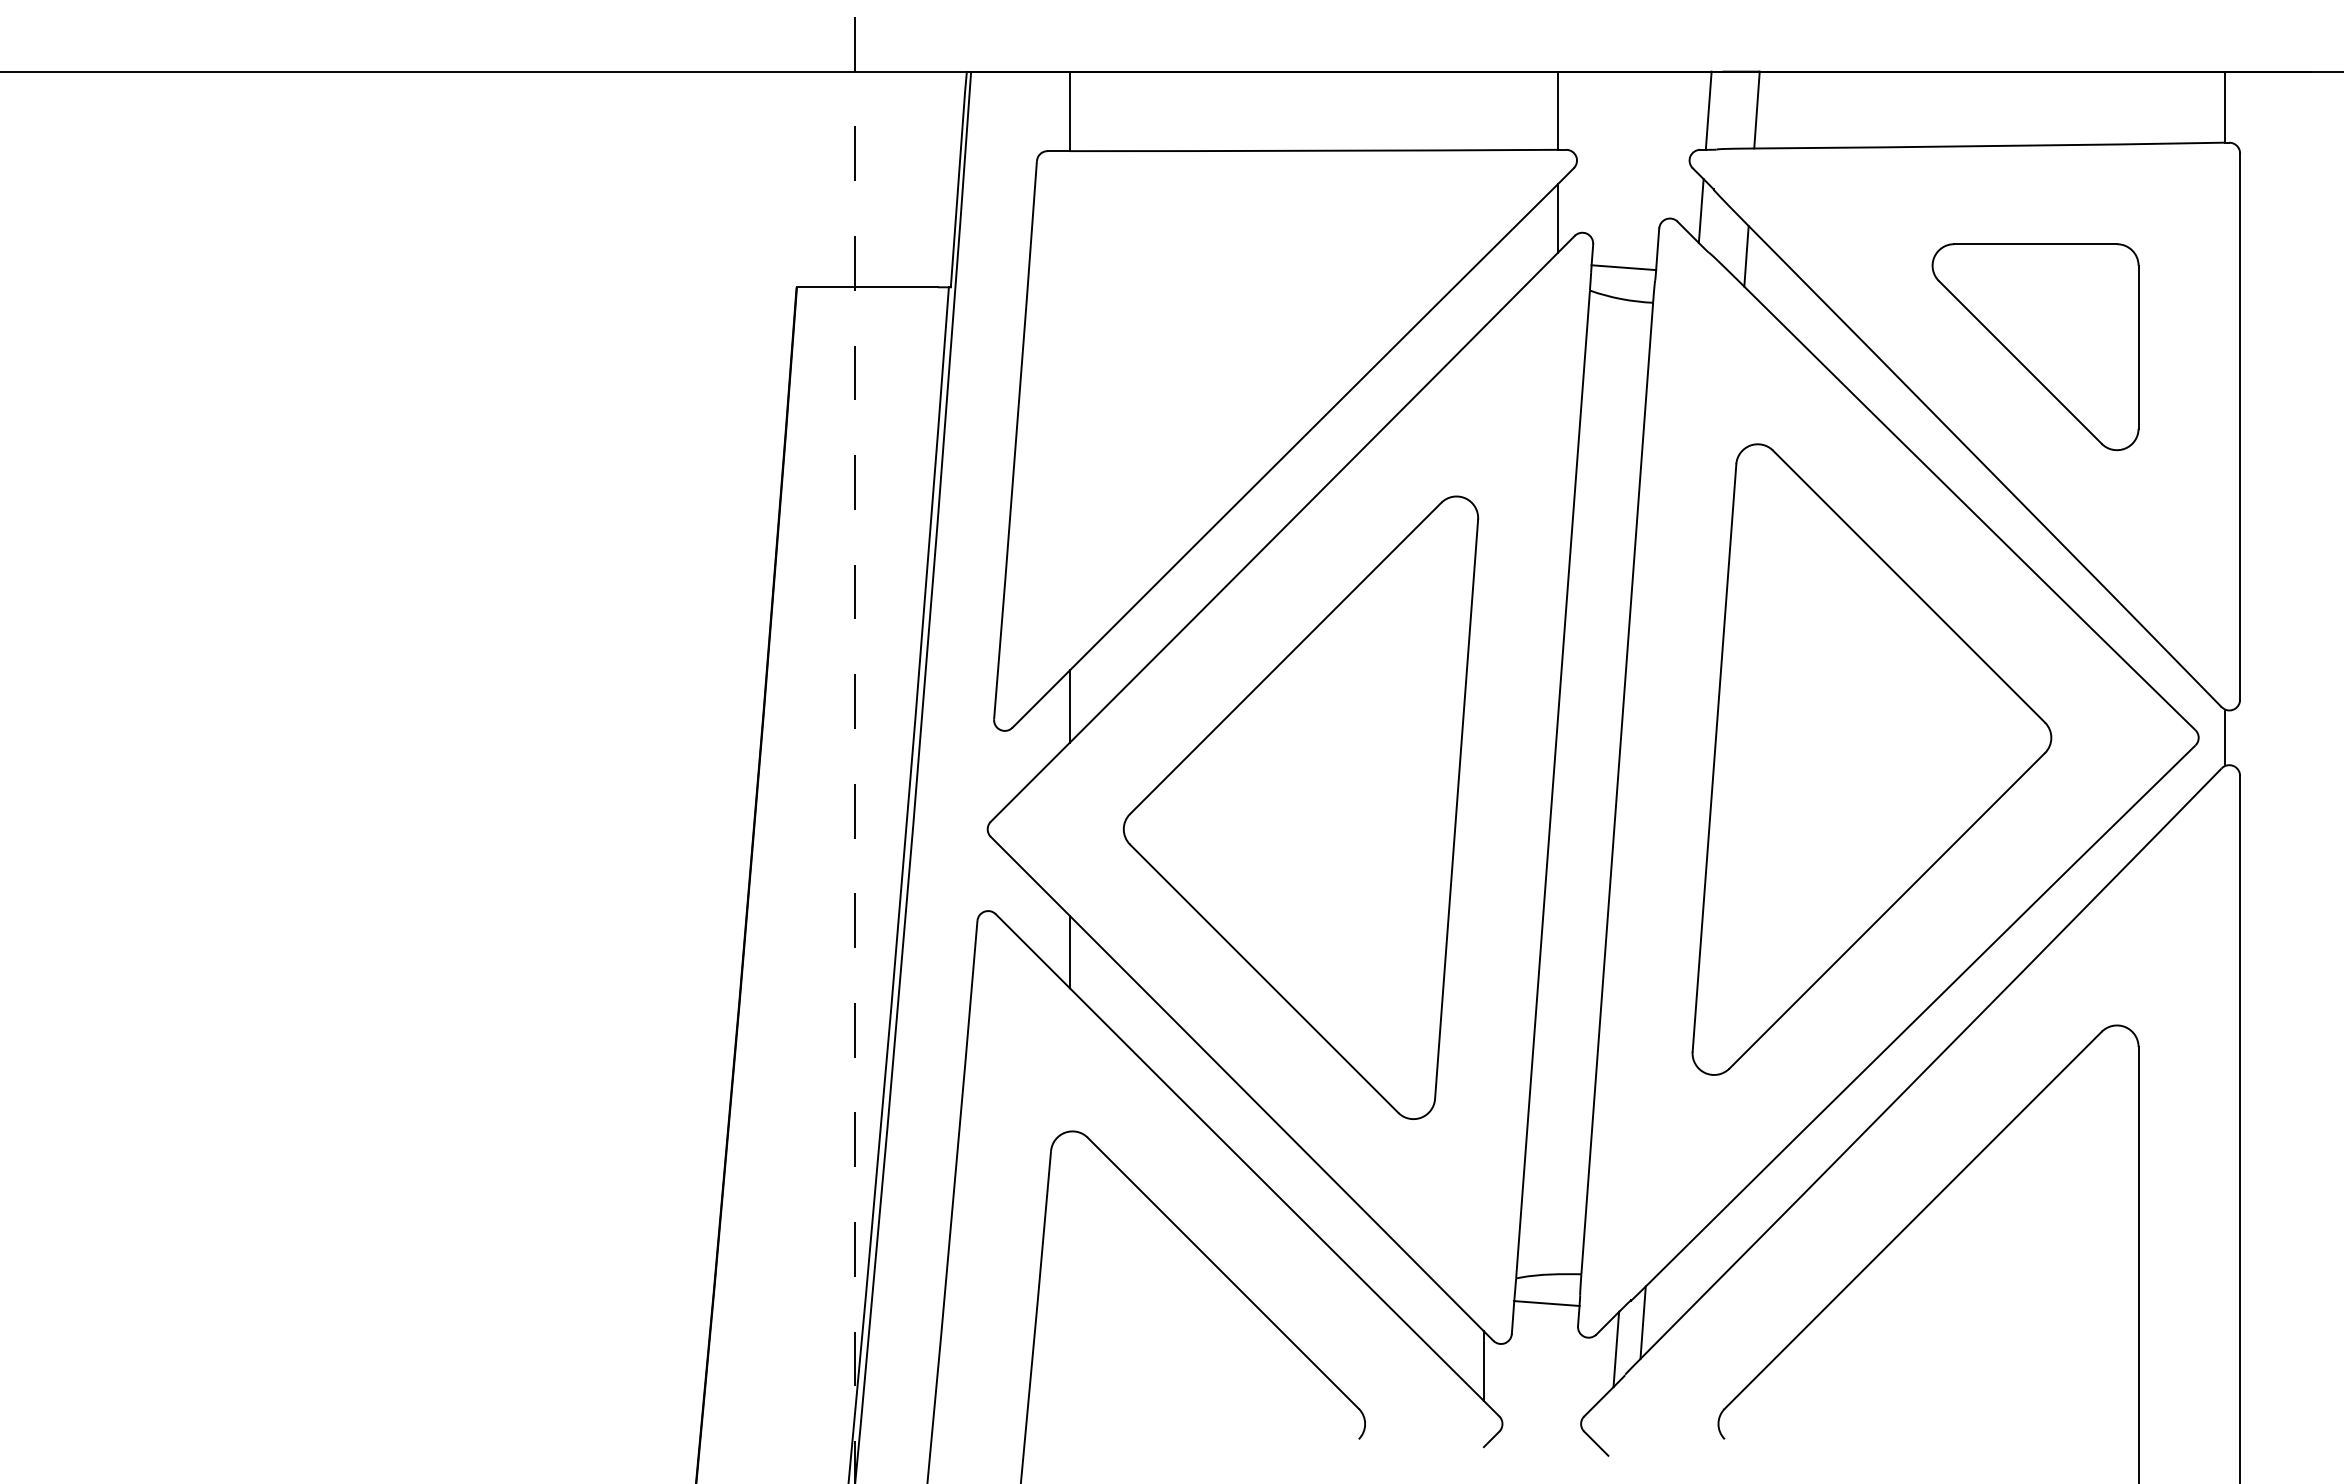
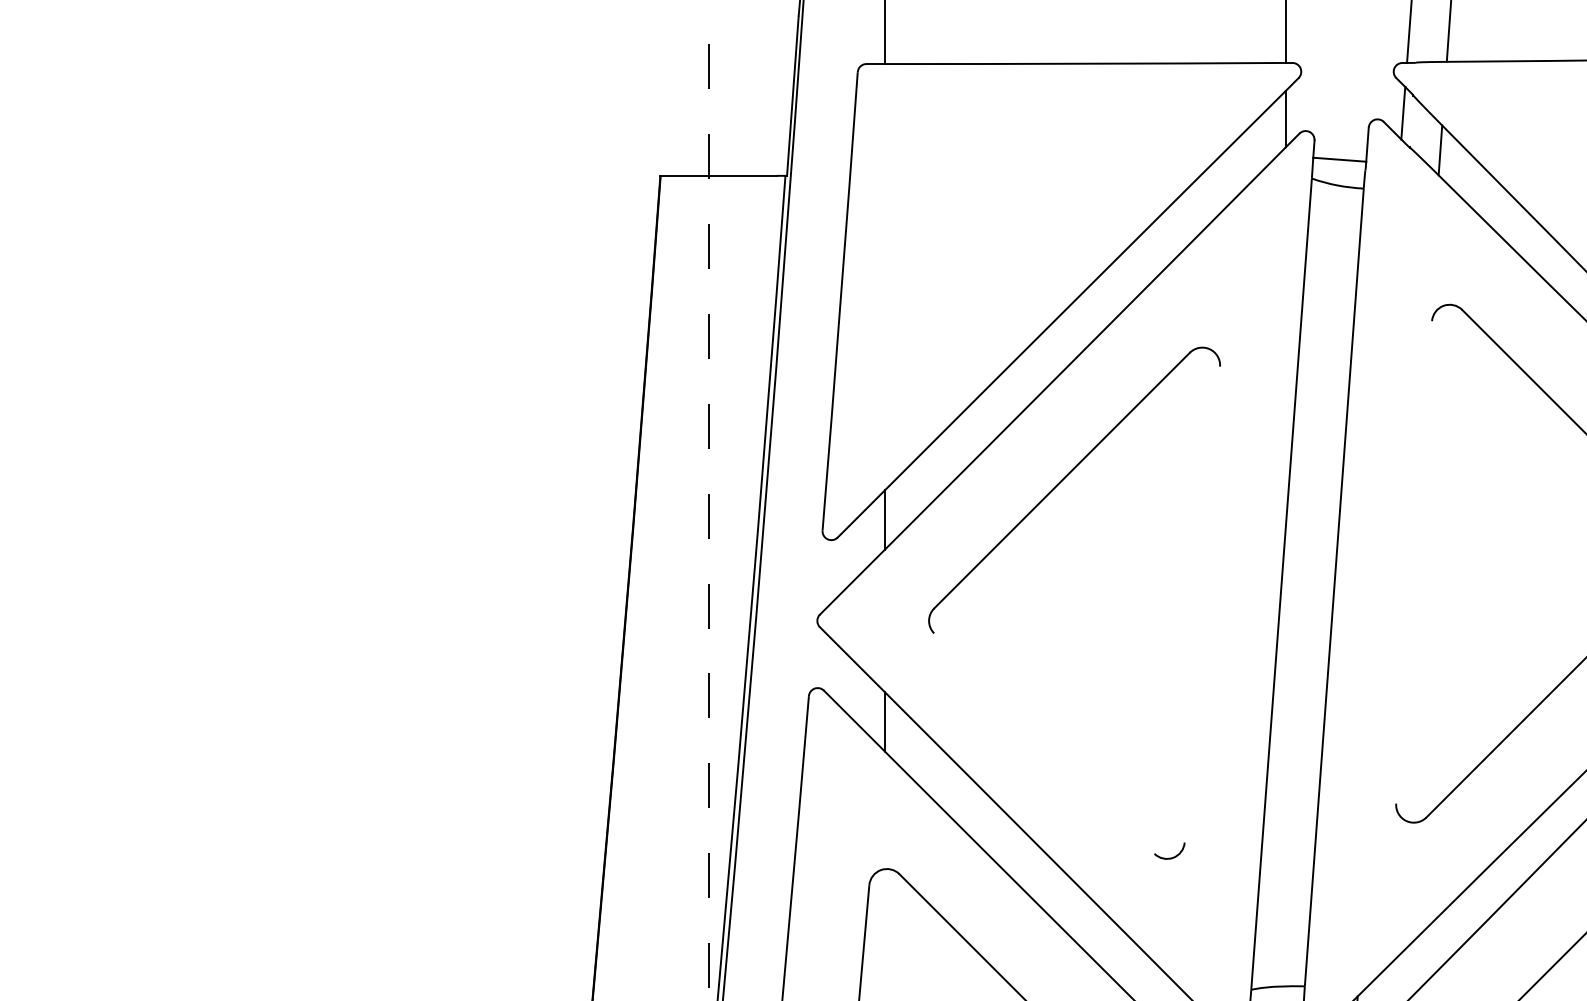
line: (1714, 757) -> (1414, 561), removed
line: (1456, 809) -> (1202, 604), removed
line: (1264, 978) -> (1044, 743), removed

